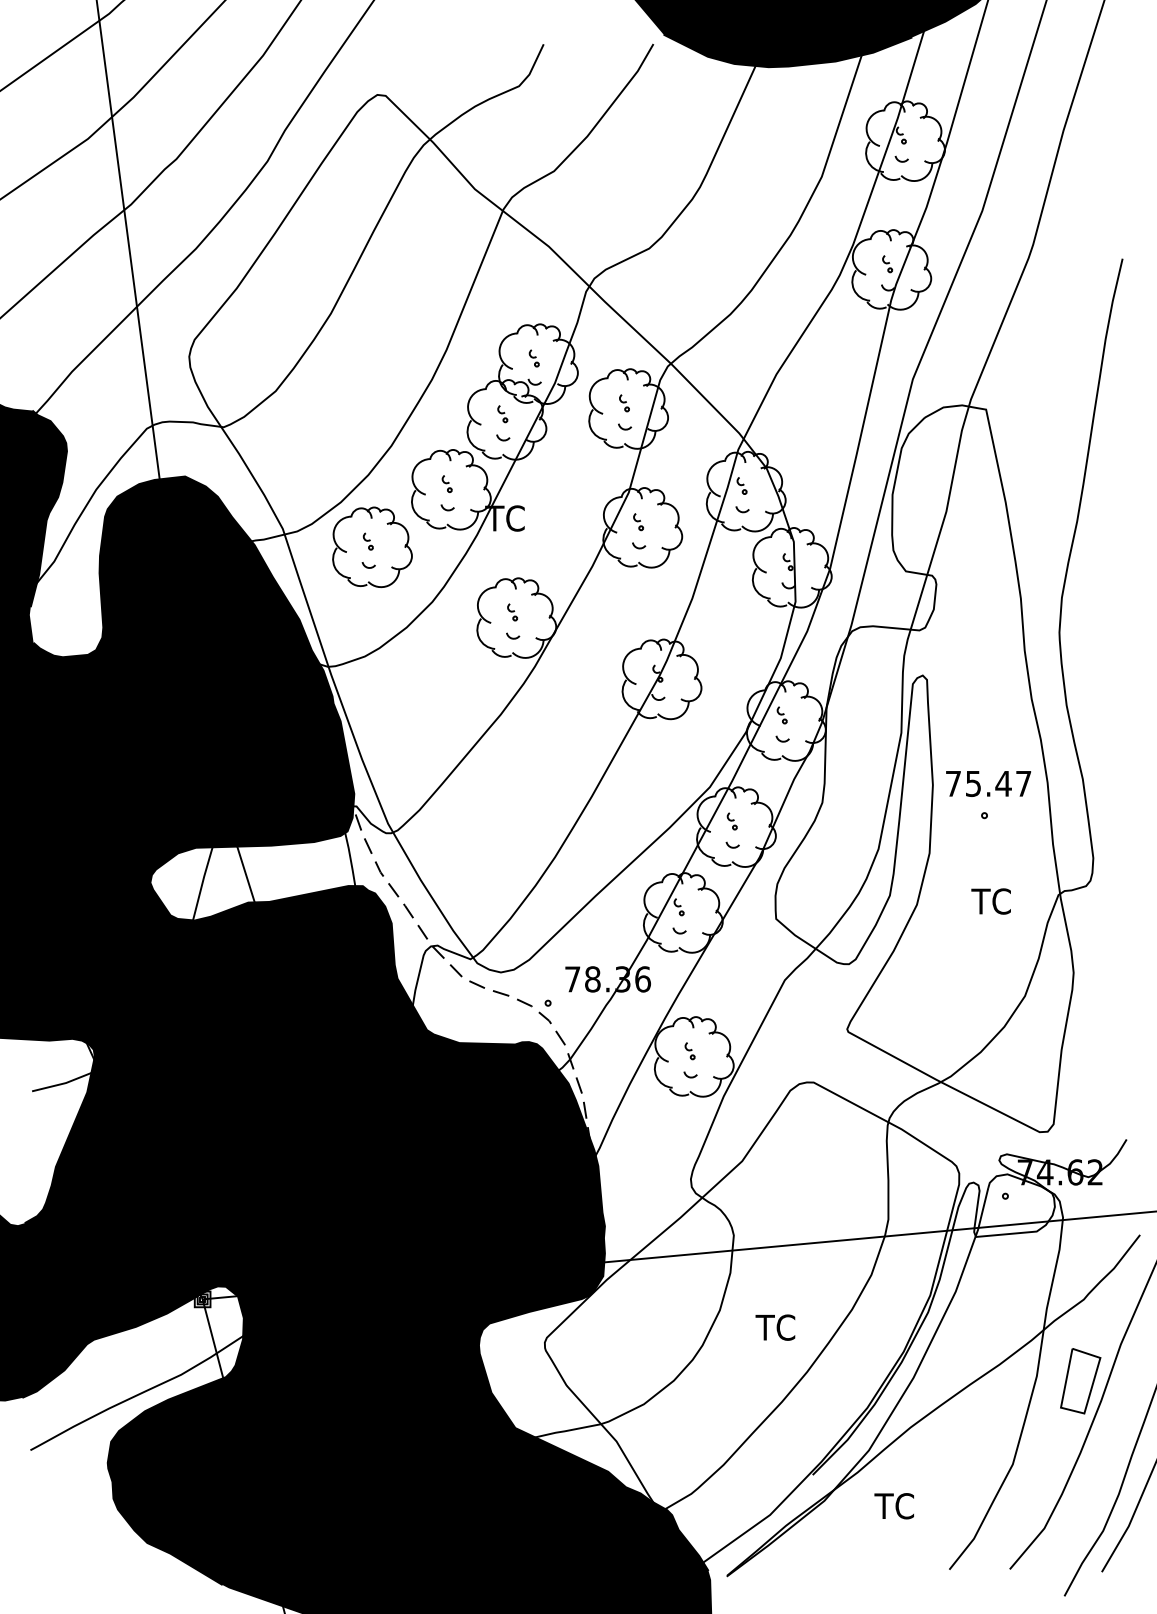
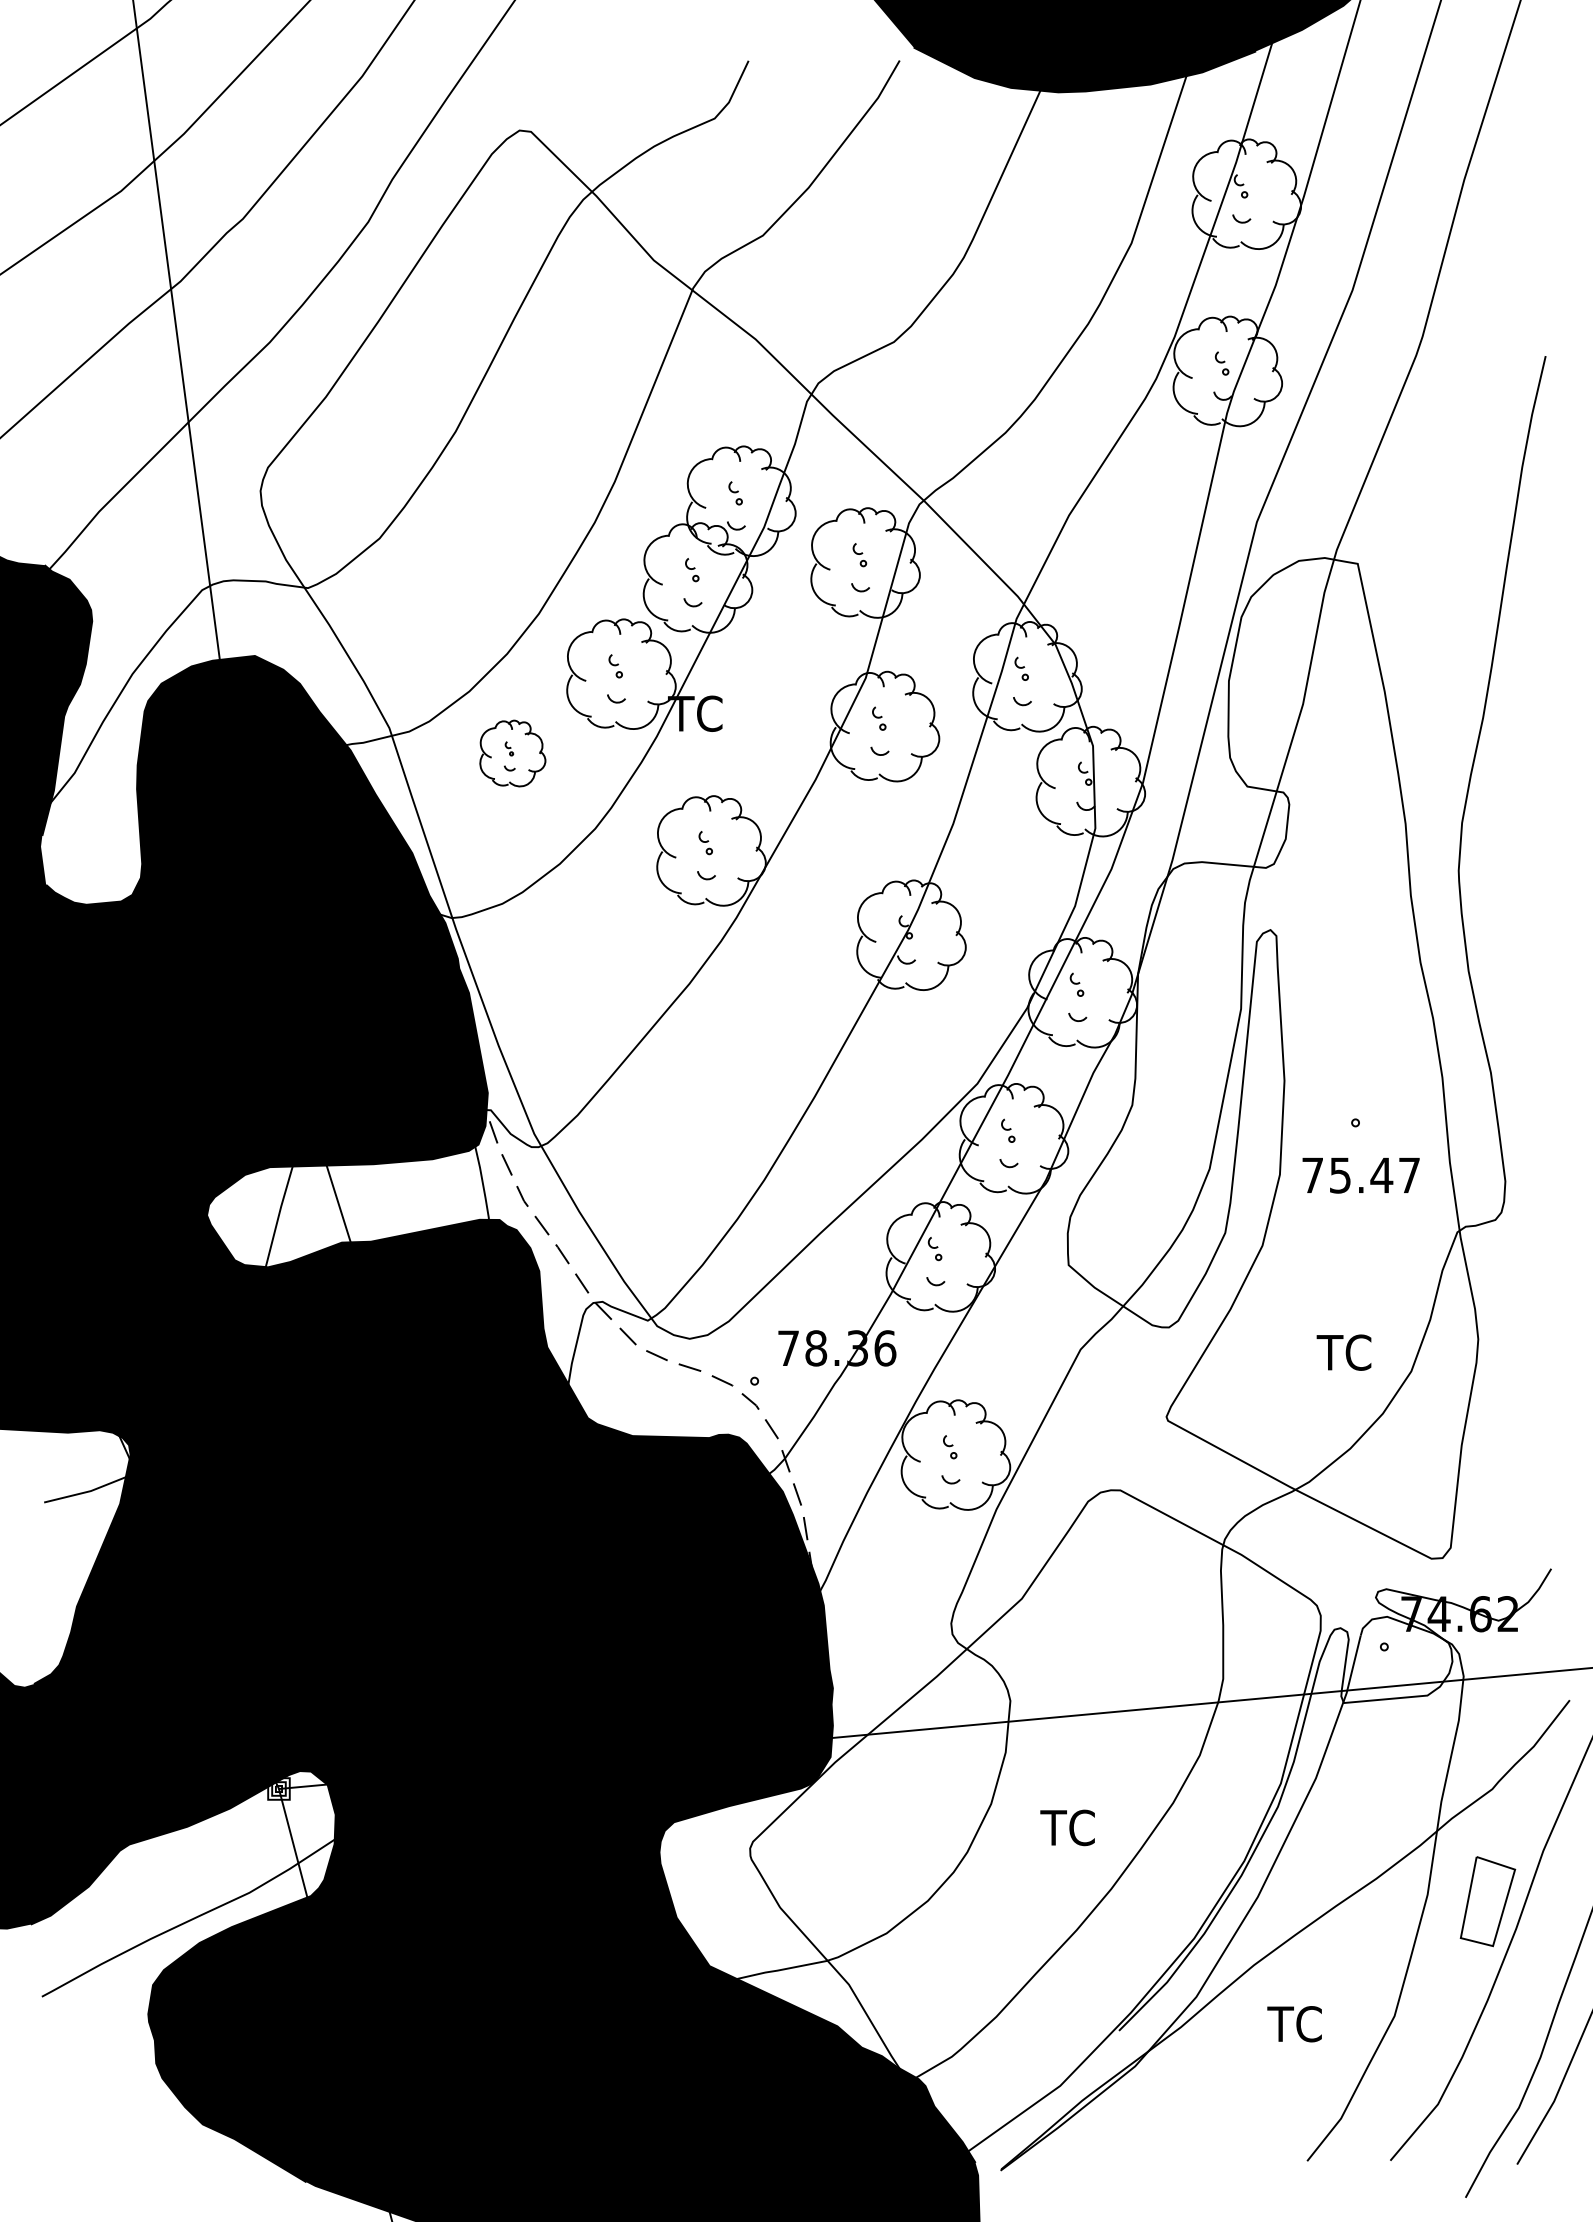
part: (372, 547) -> (512, 753), size x0.6
text: (988, 783) -> (1361, 1175), moved
text: (990, 901) -> (1343, 1352), moved
text: (893, 1506) -> (1293, 2024), moved

